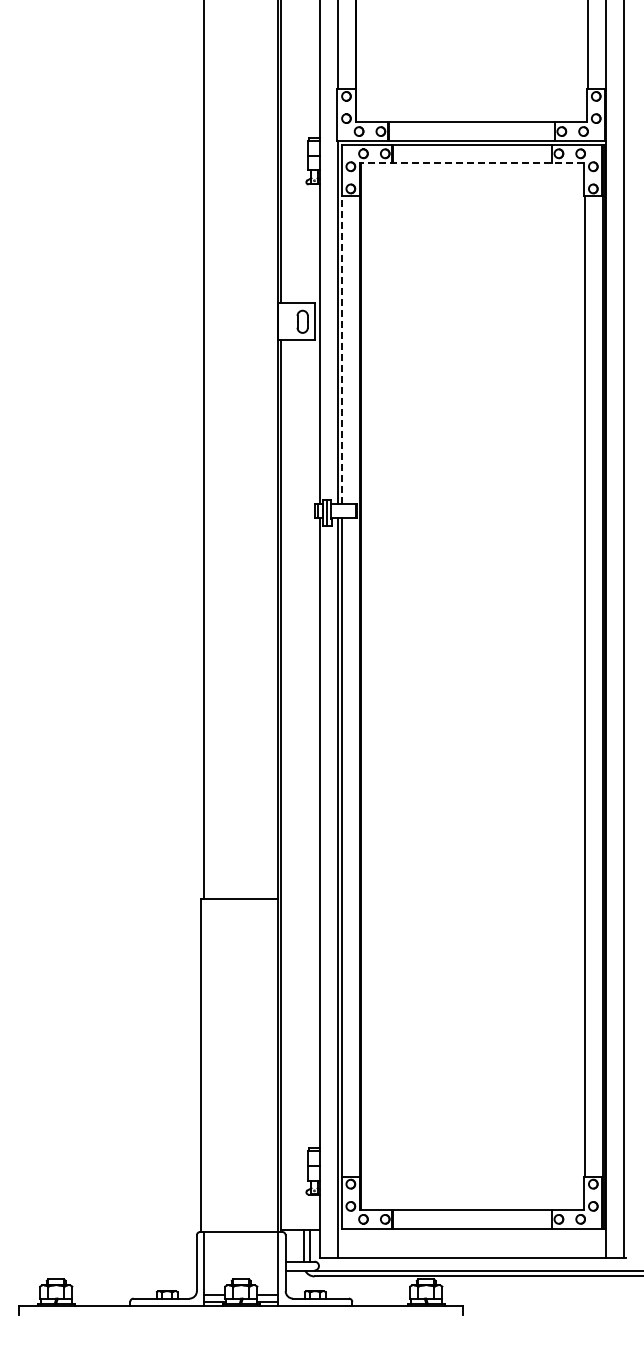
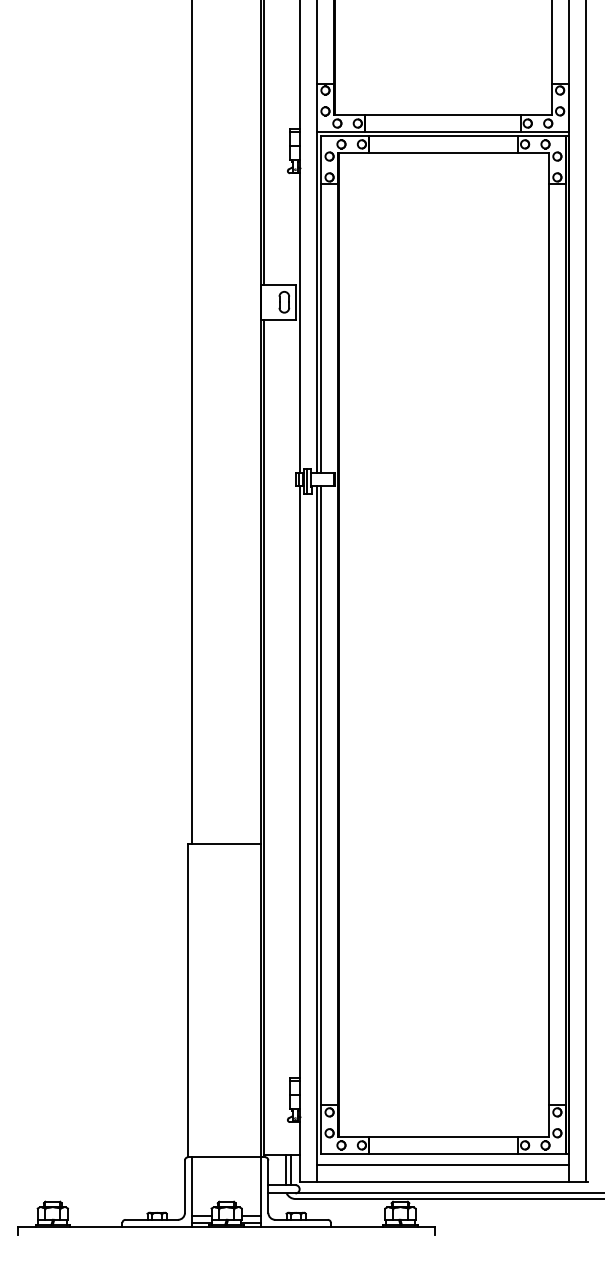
line: (471, 163) -> (442, 153), dashed -> solid
line: (342, 350) -> (321, 329), dashed -> solid
line: (471, 1239) -> (442, 1164), added

